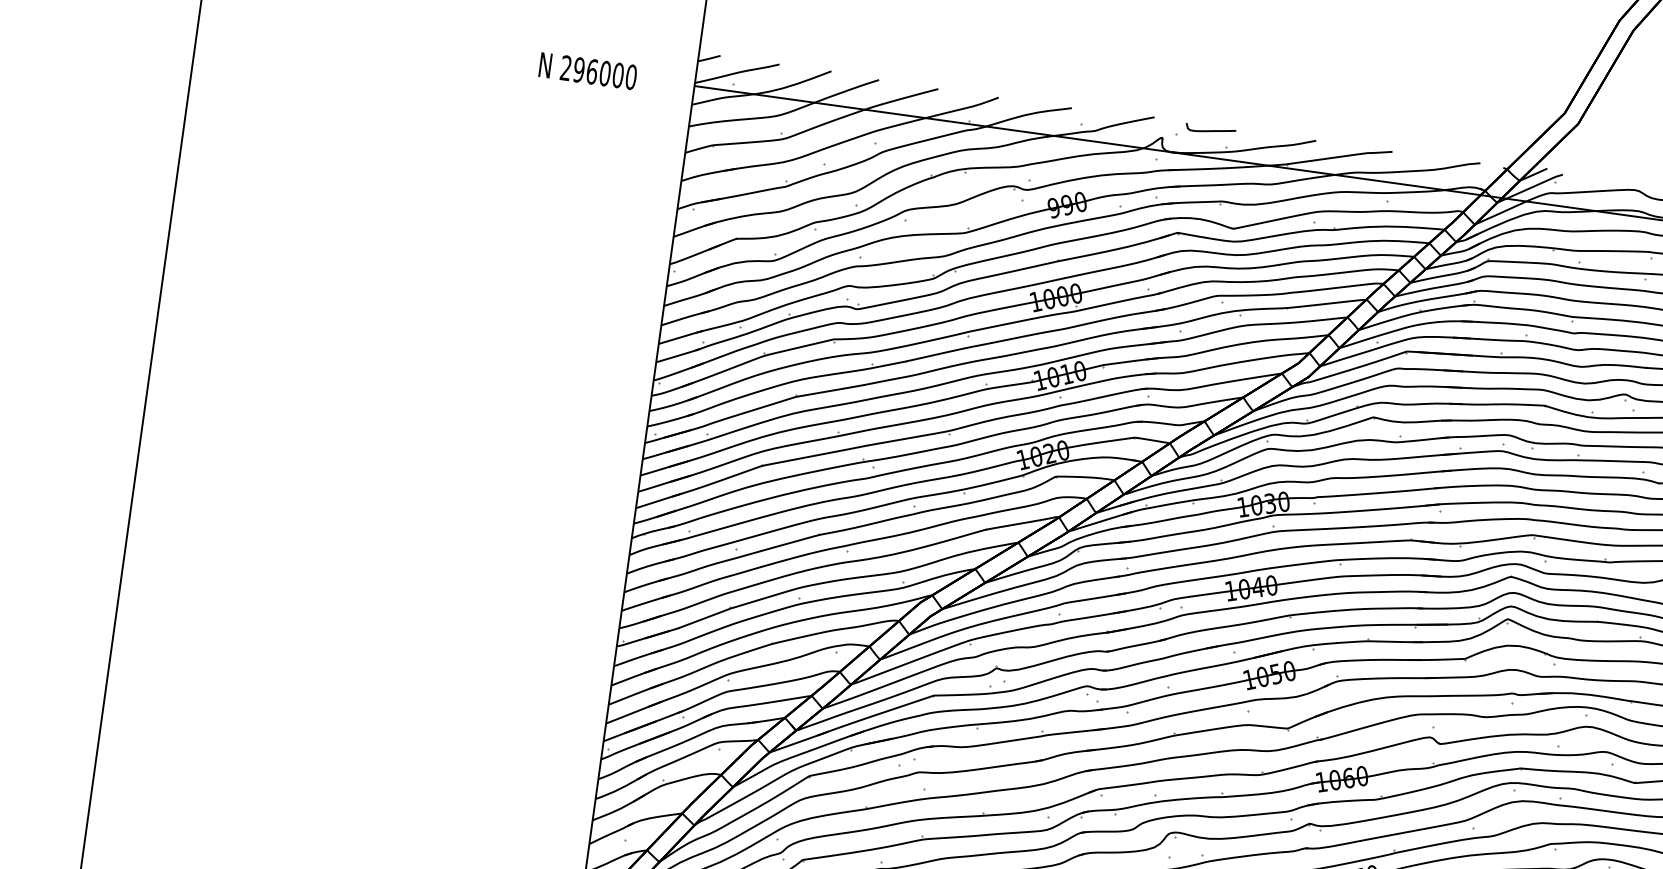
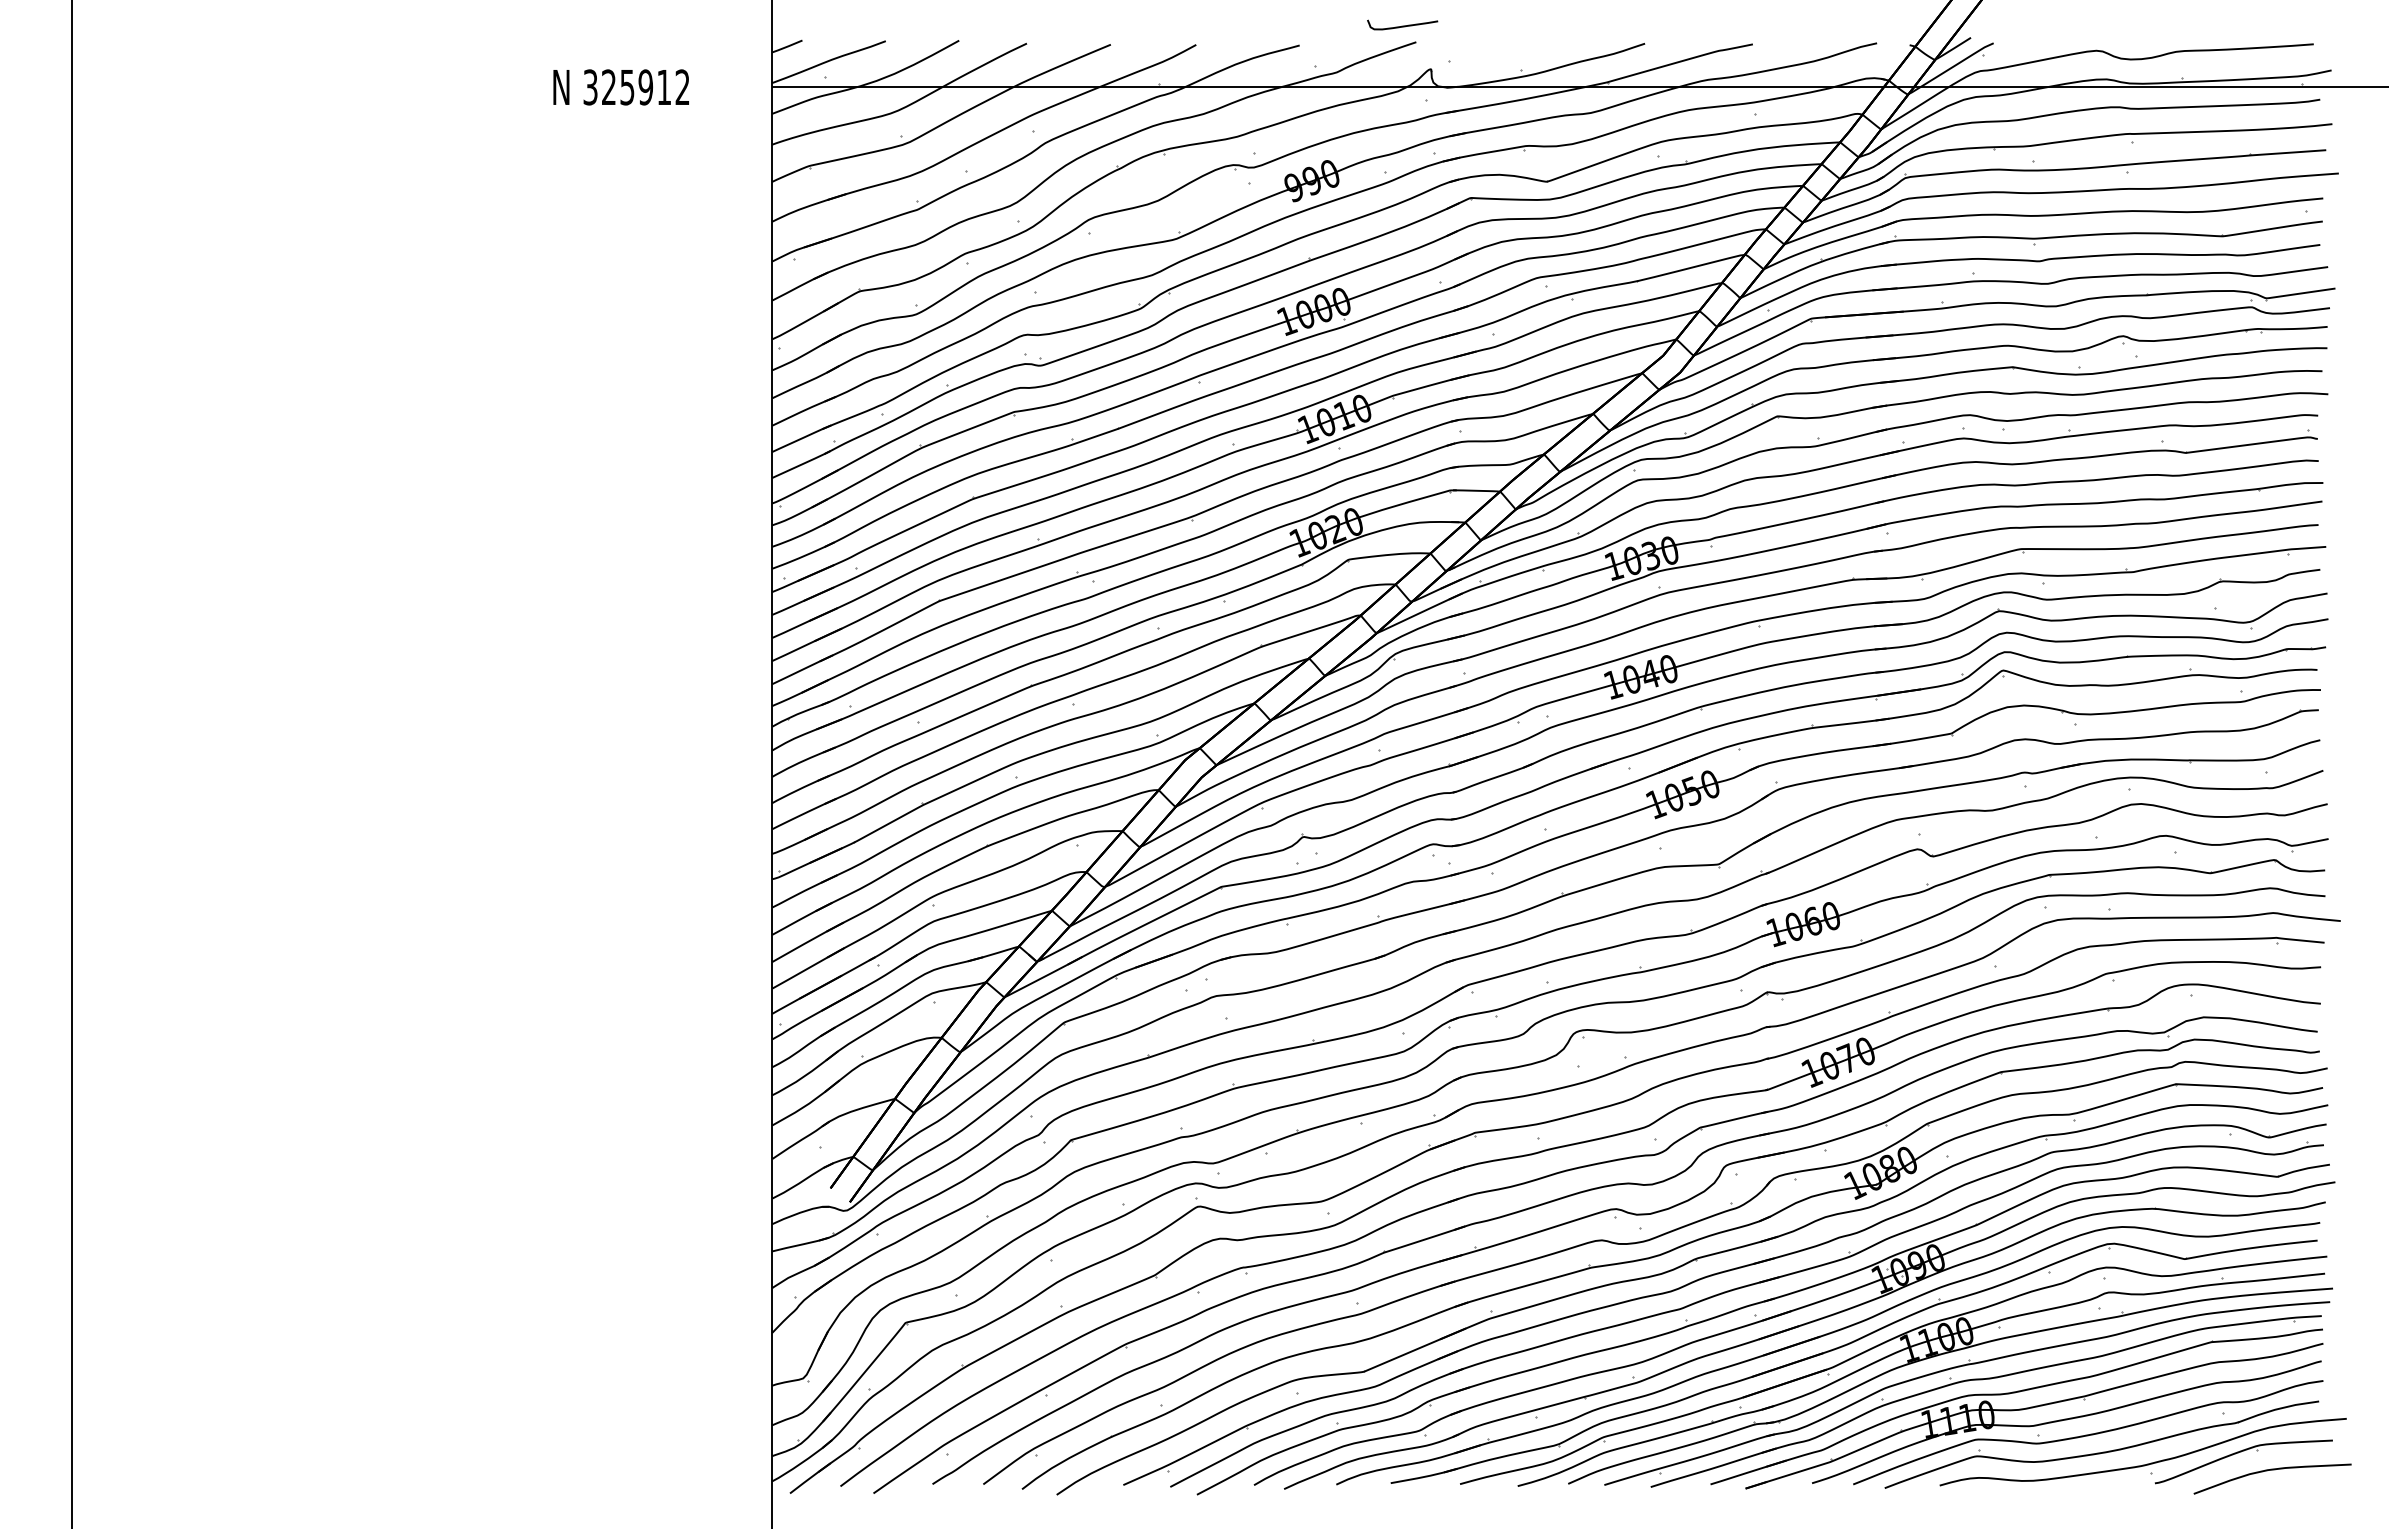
text: (598, 72) -> (636, 87), 296000 -> 325912
curve: (1210, 130) -> (1402, 25), moved

